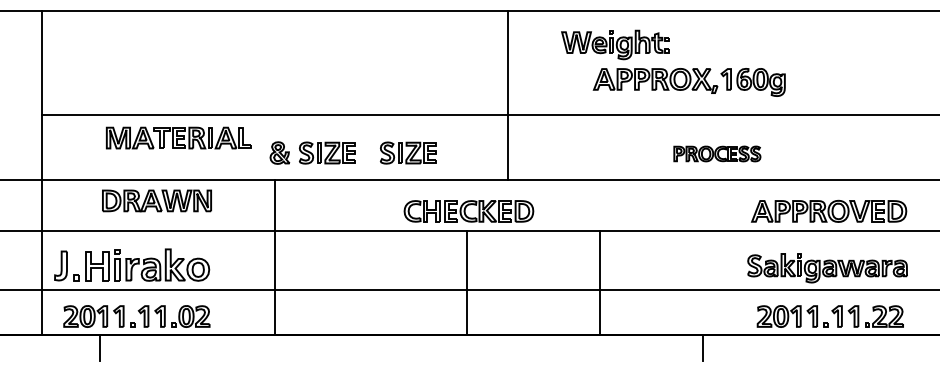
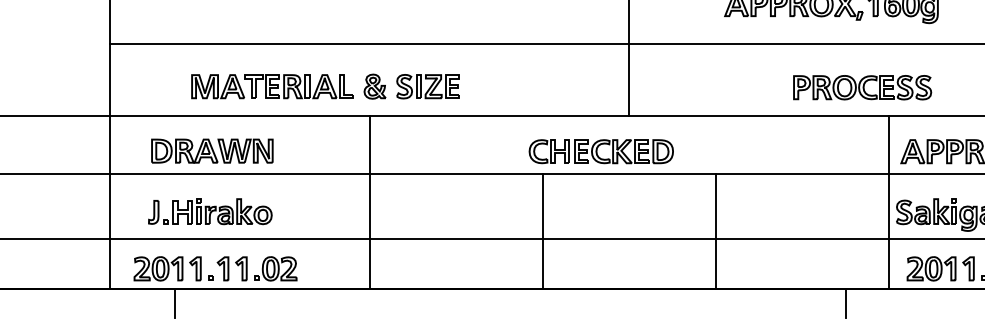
part: (178, 137) -> (271, 86), moved
part: (408, 152) -> (518, 86), removed
part: (717, 153) -> (862, 87), size x1.43
part: (156, 200) -> (211, 150), moved
part: (468, 211) -> (600, 151), moved
line: (741, 257) -> (889, 203), added
part: (132, 265) -> (210, 211), size x0.71
line: (467, 283) -> (542, 232), moved
line: (599, 283) -> (715, 232), moved

